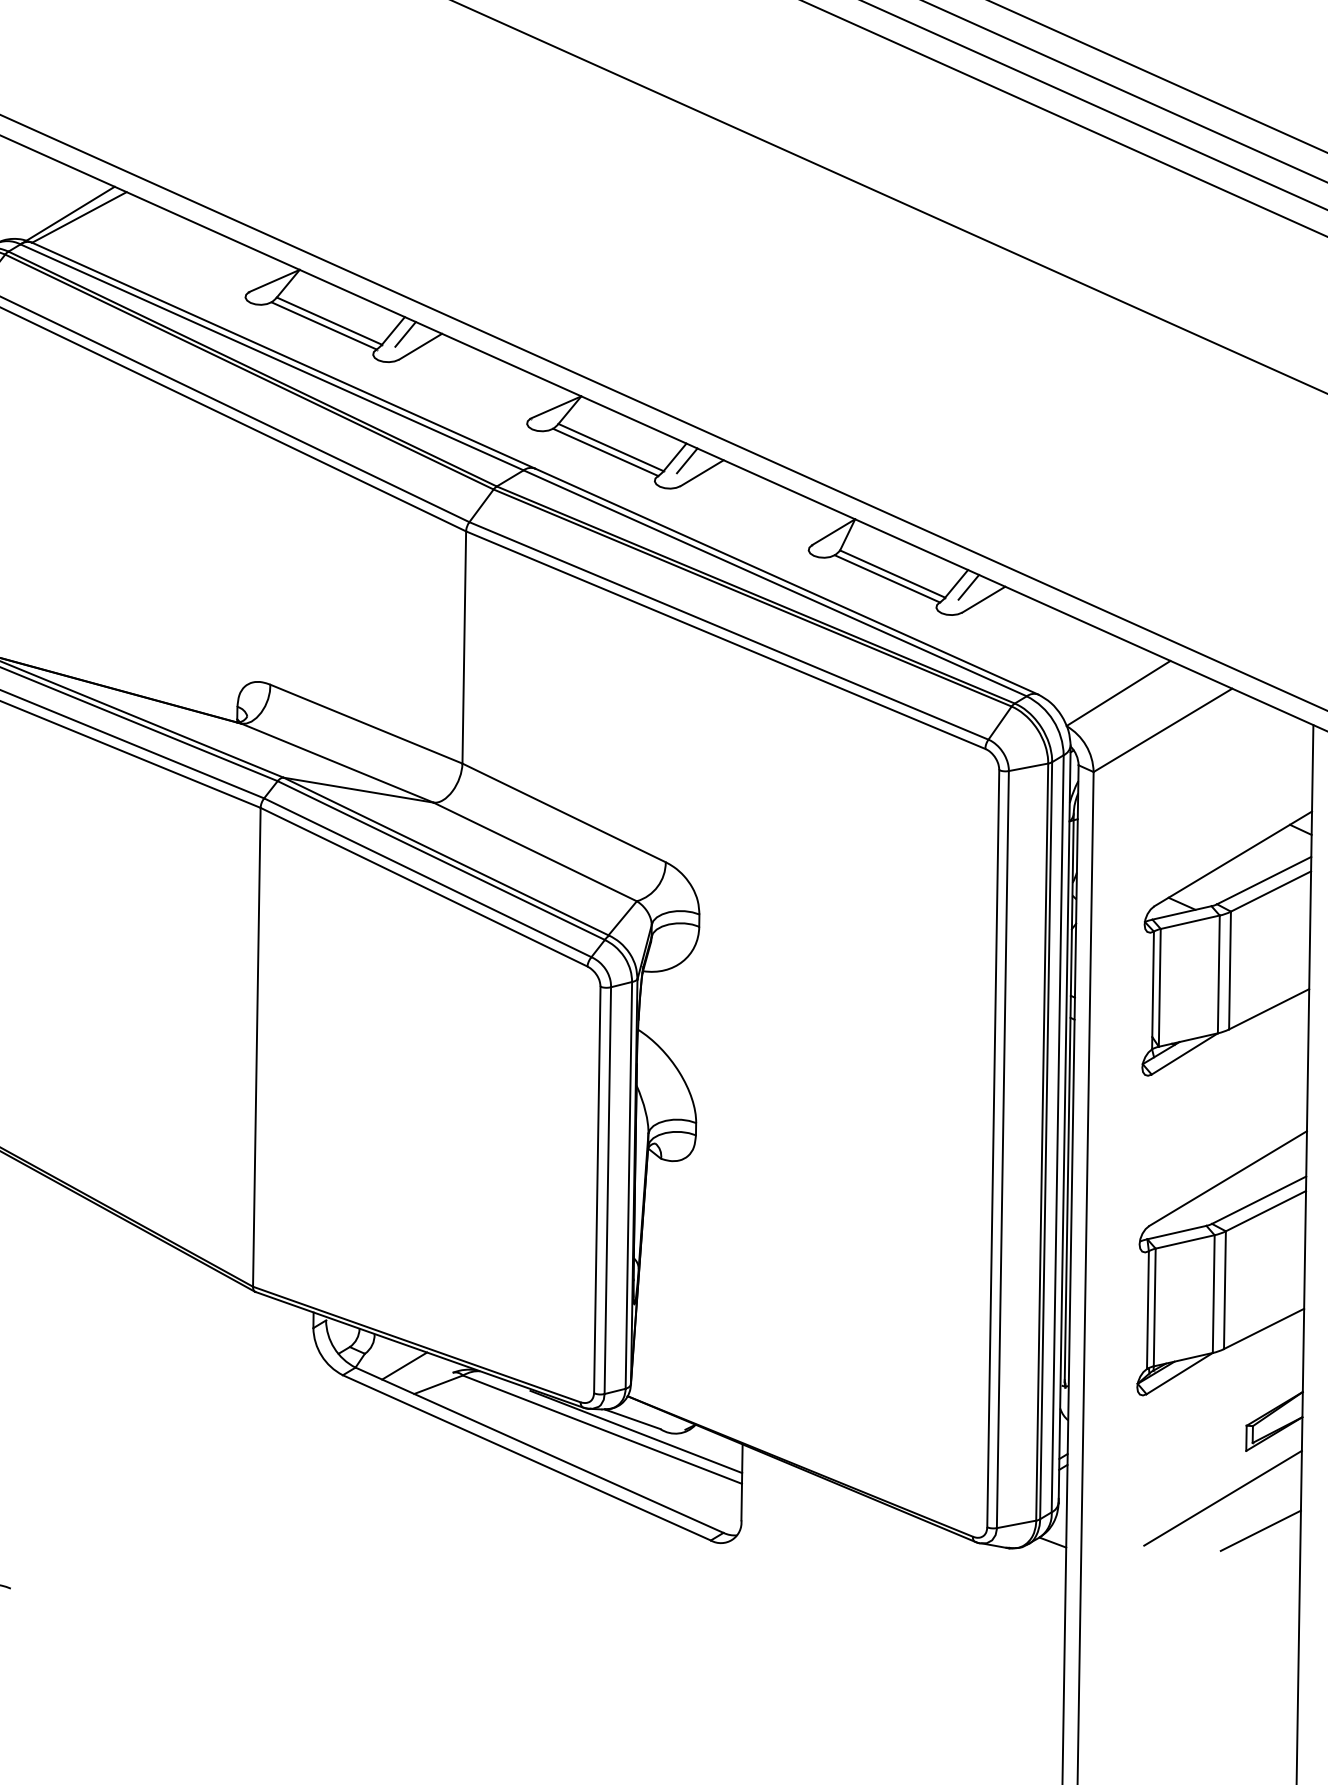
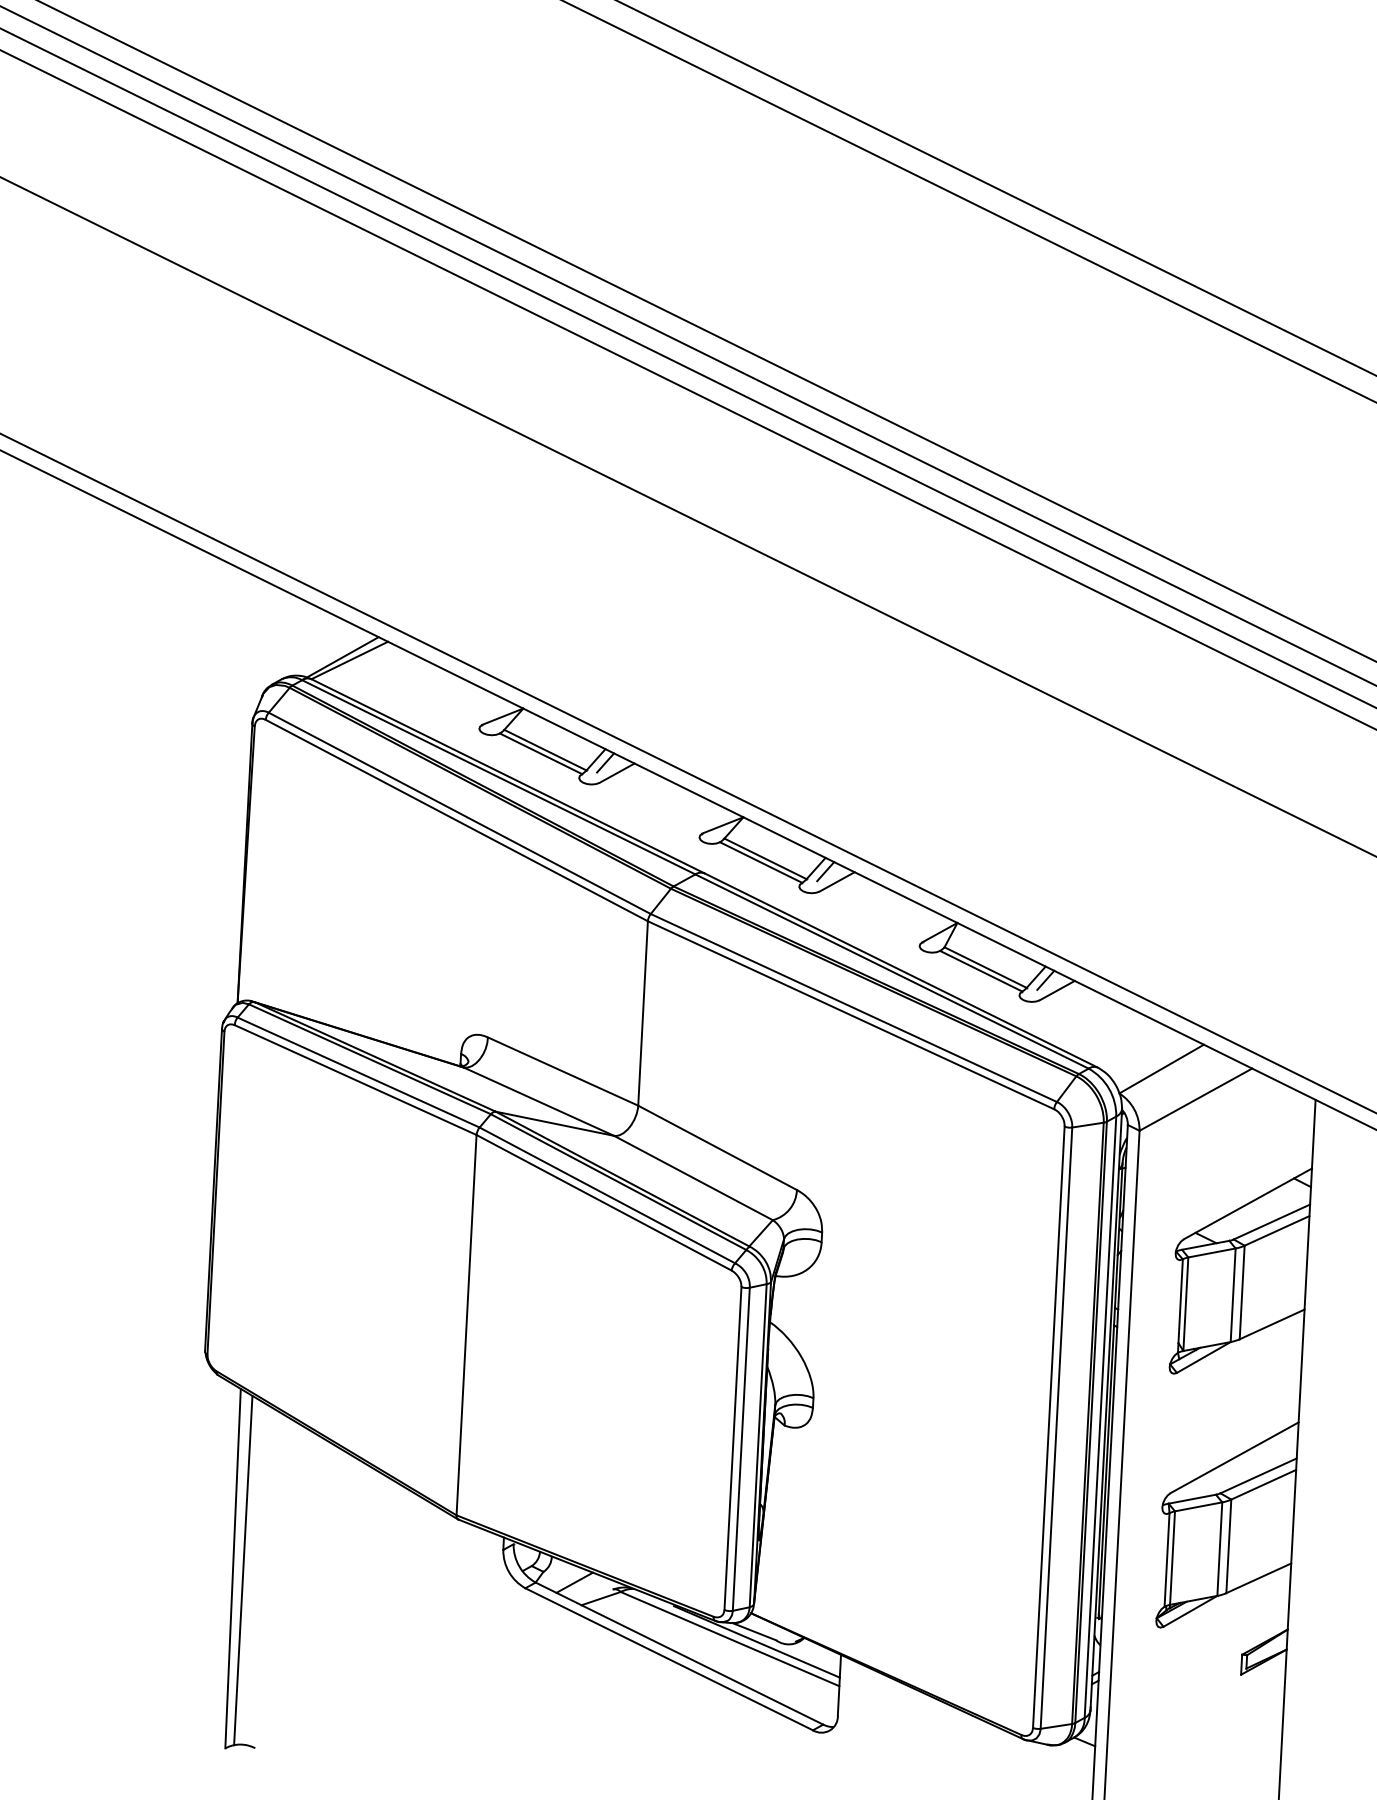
line: (1223, 1498) -> (1221, 1711), removed
line: (1259, 1530) -> (1249, 1738), removed

